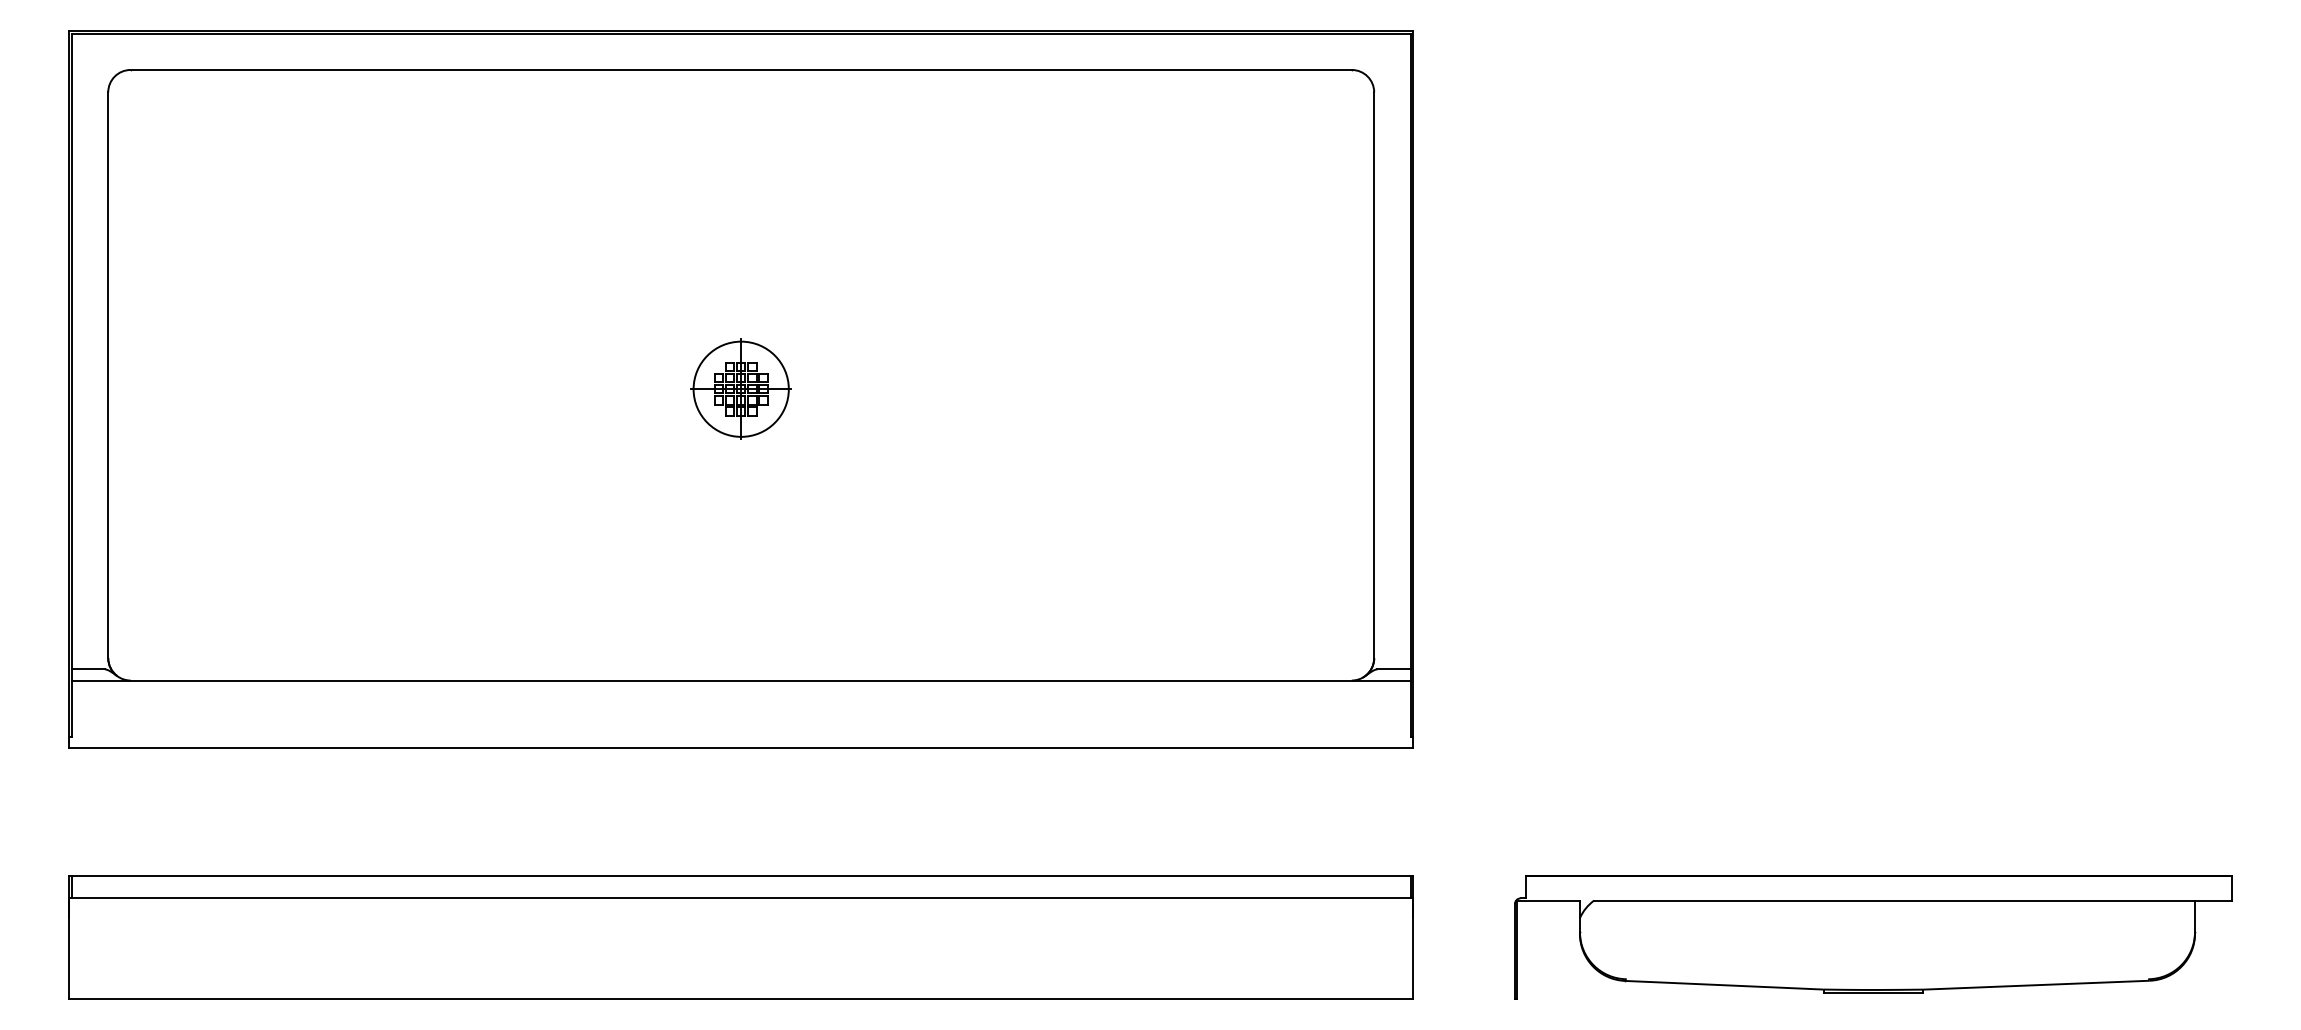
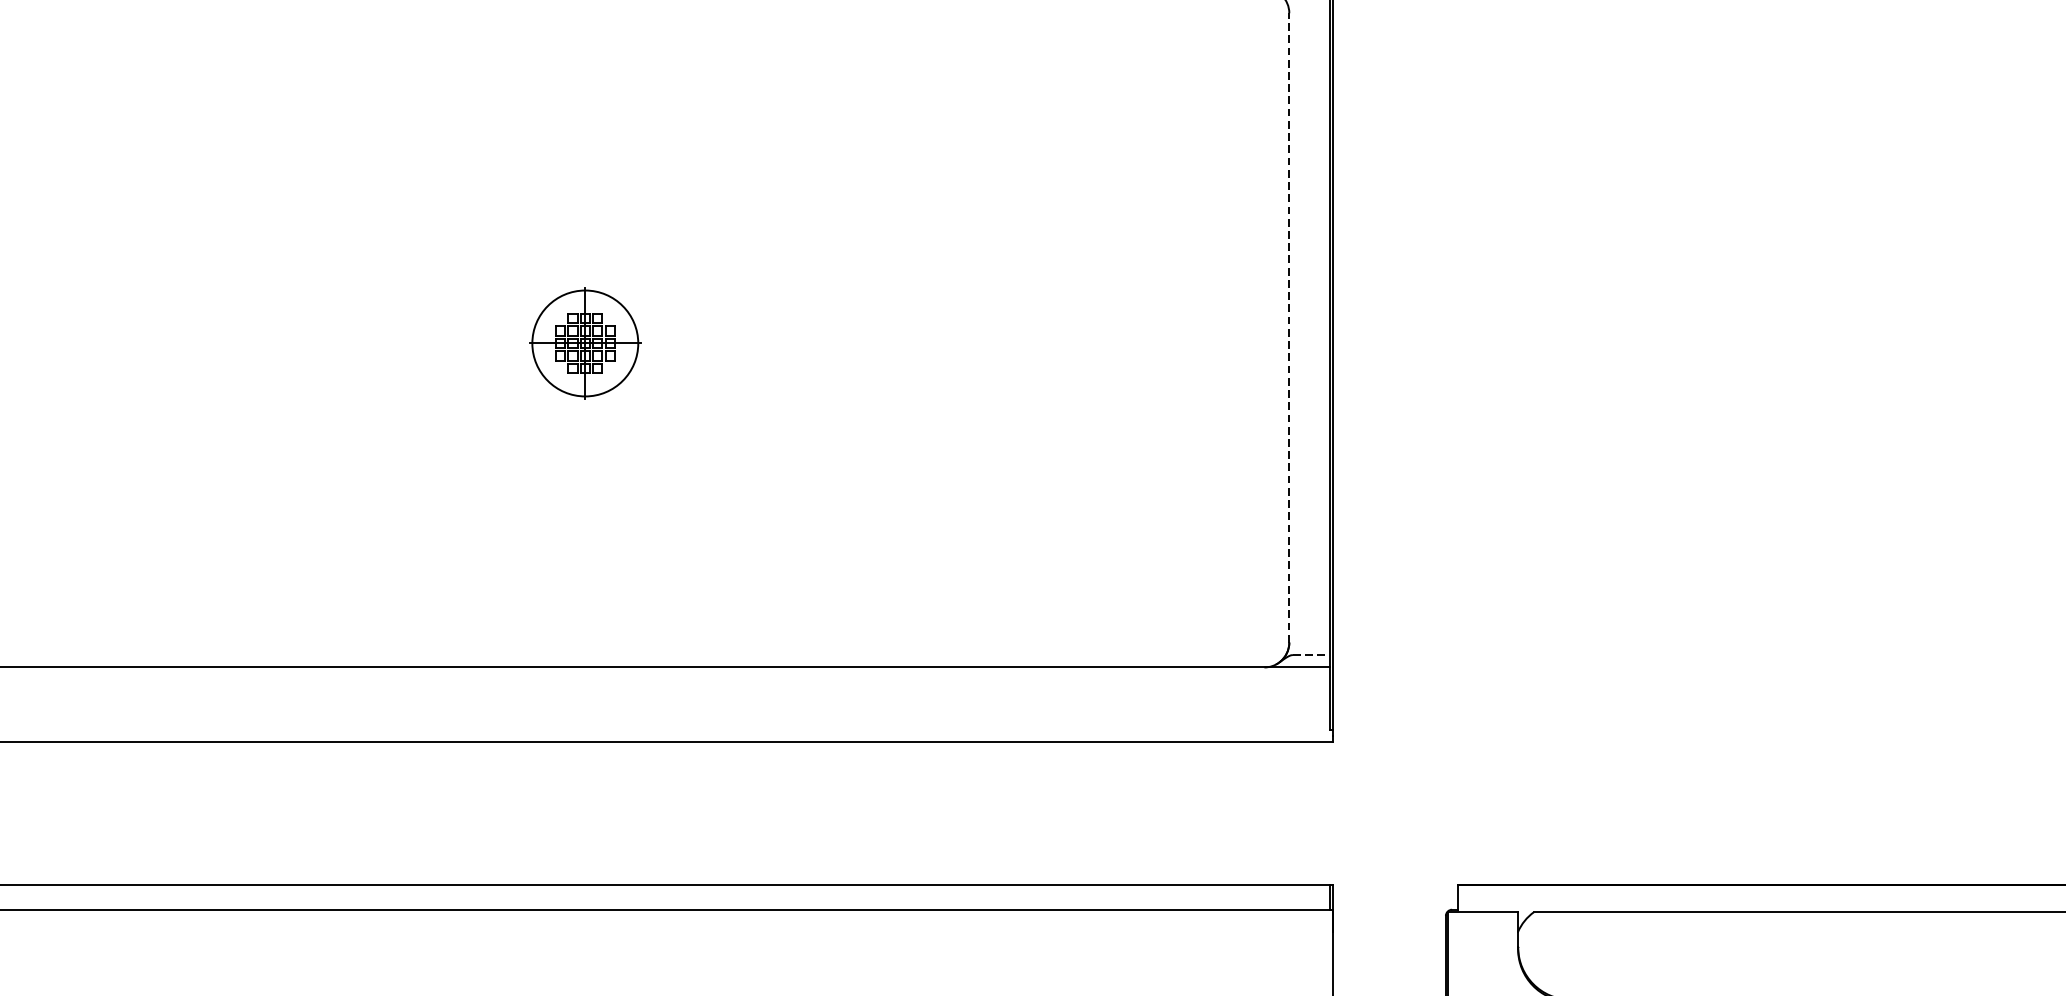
line: (1374, 375) -> (1289, 328), solid -> dashed
line: (1394, 669) -> (1311, 655), solid -> dashed

